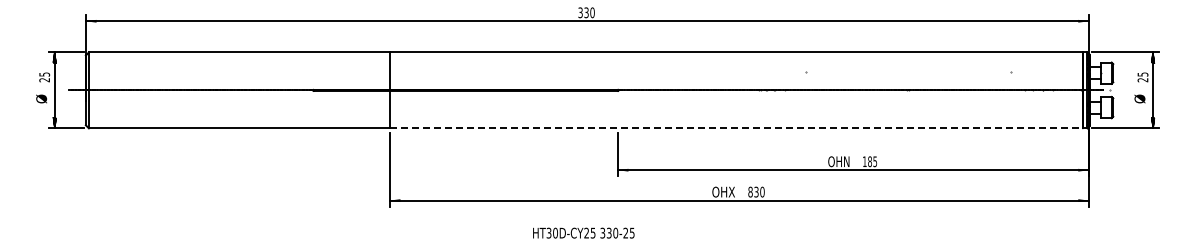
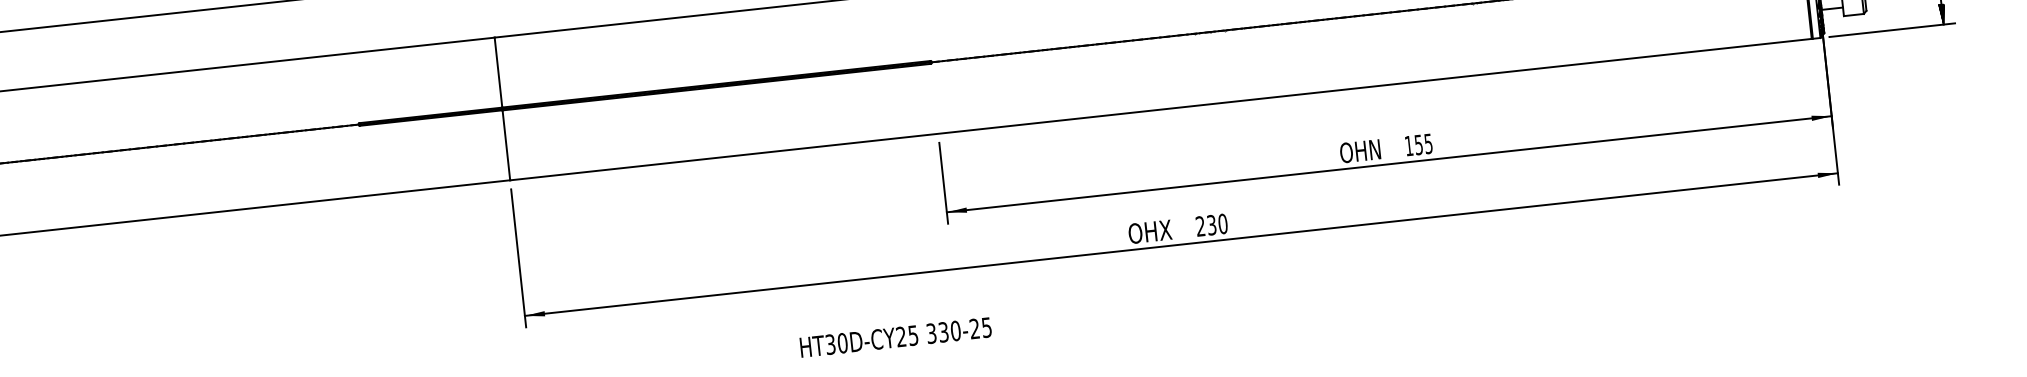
line: (736, 128) -> (1161, 109), dashed -> solid
text: (869, 161) -> (1417, 144), 185 -> 155
text: (750, 191) -> (1200, 225), 830 -> 230

